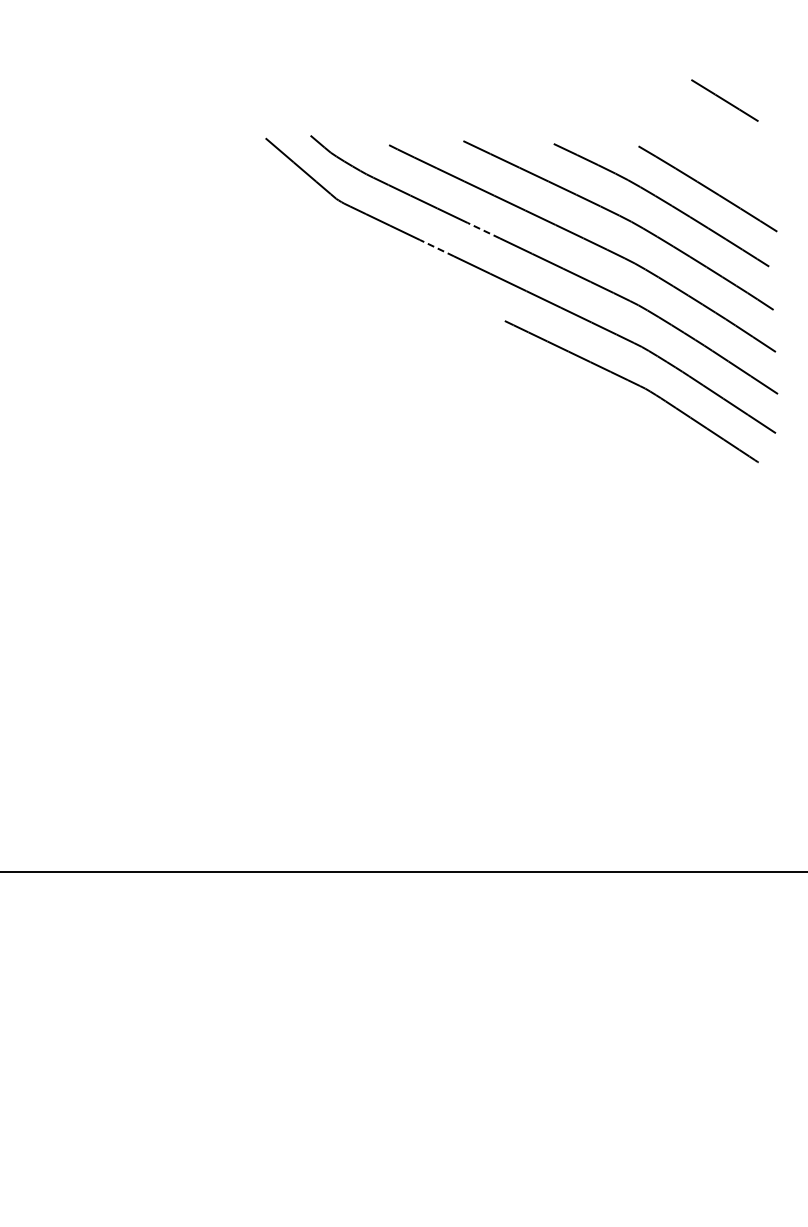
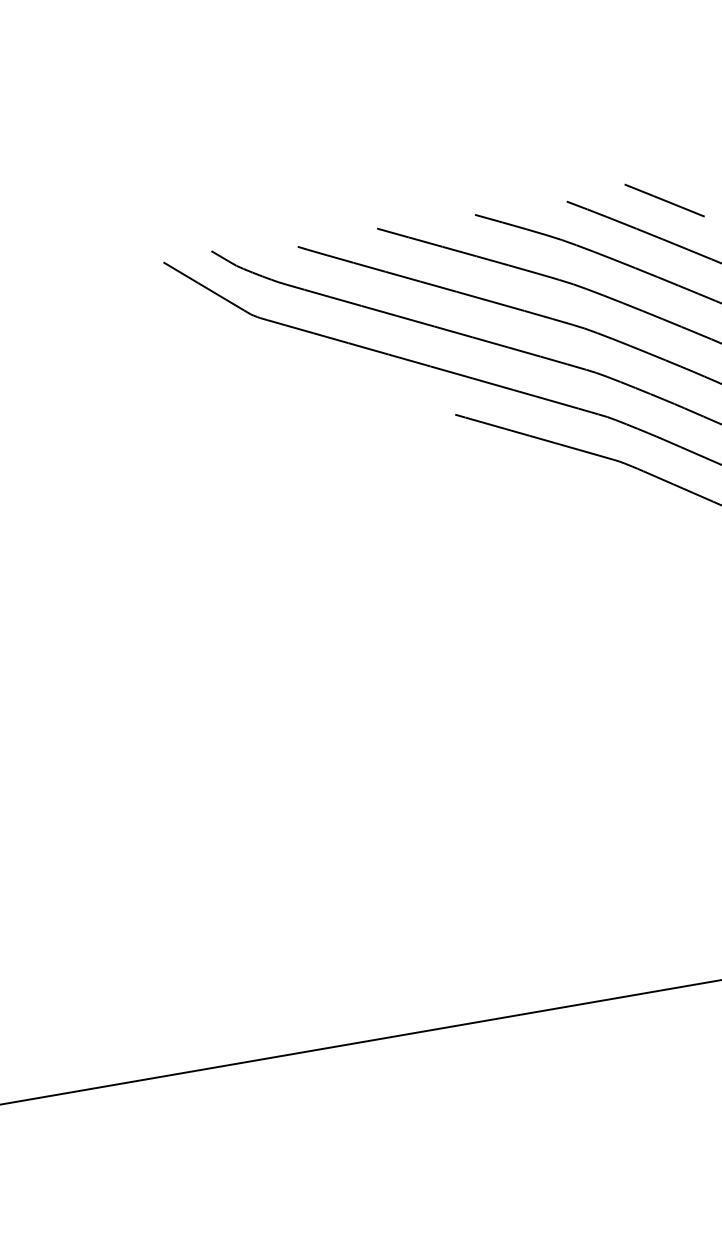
line: (724, 100) -> (664, 200), moved
line: (483, 230) -> (415, 321), dashed -> solid
line: (436, 248) -> (368, 349), dashed -> solid

